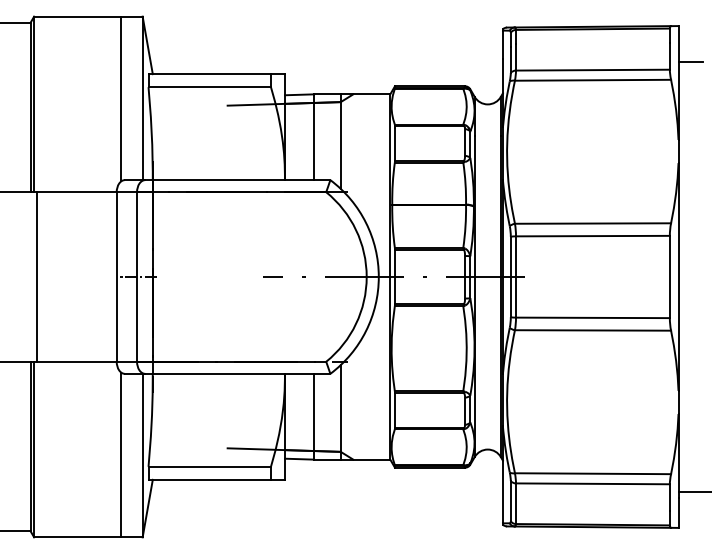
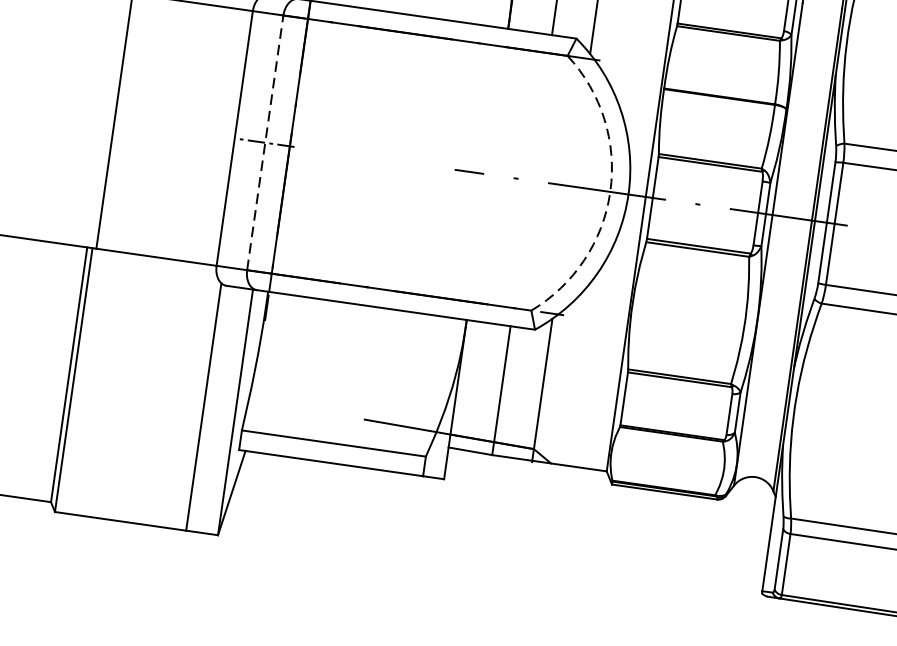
line: (137, 276) -> (266, 142), solid -> dashed
arc: (366, 276) -> (610, 191), solid -> dashed

